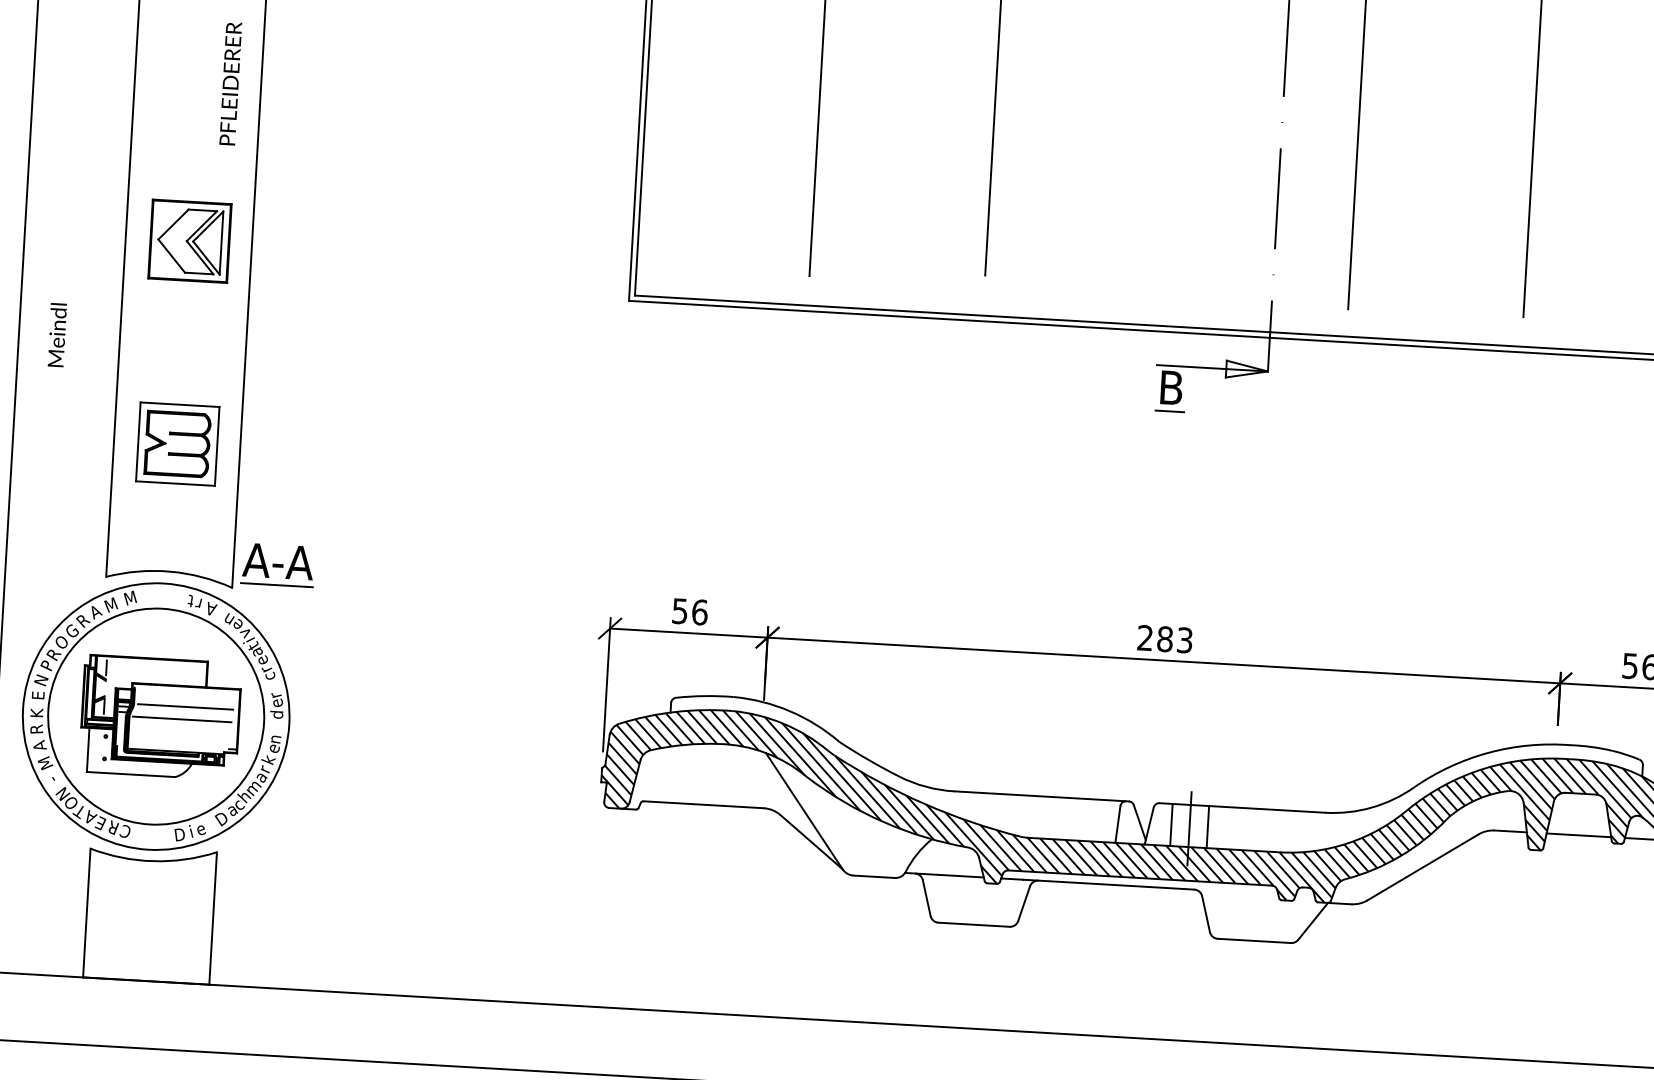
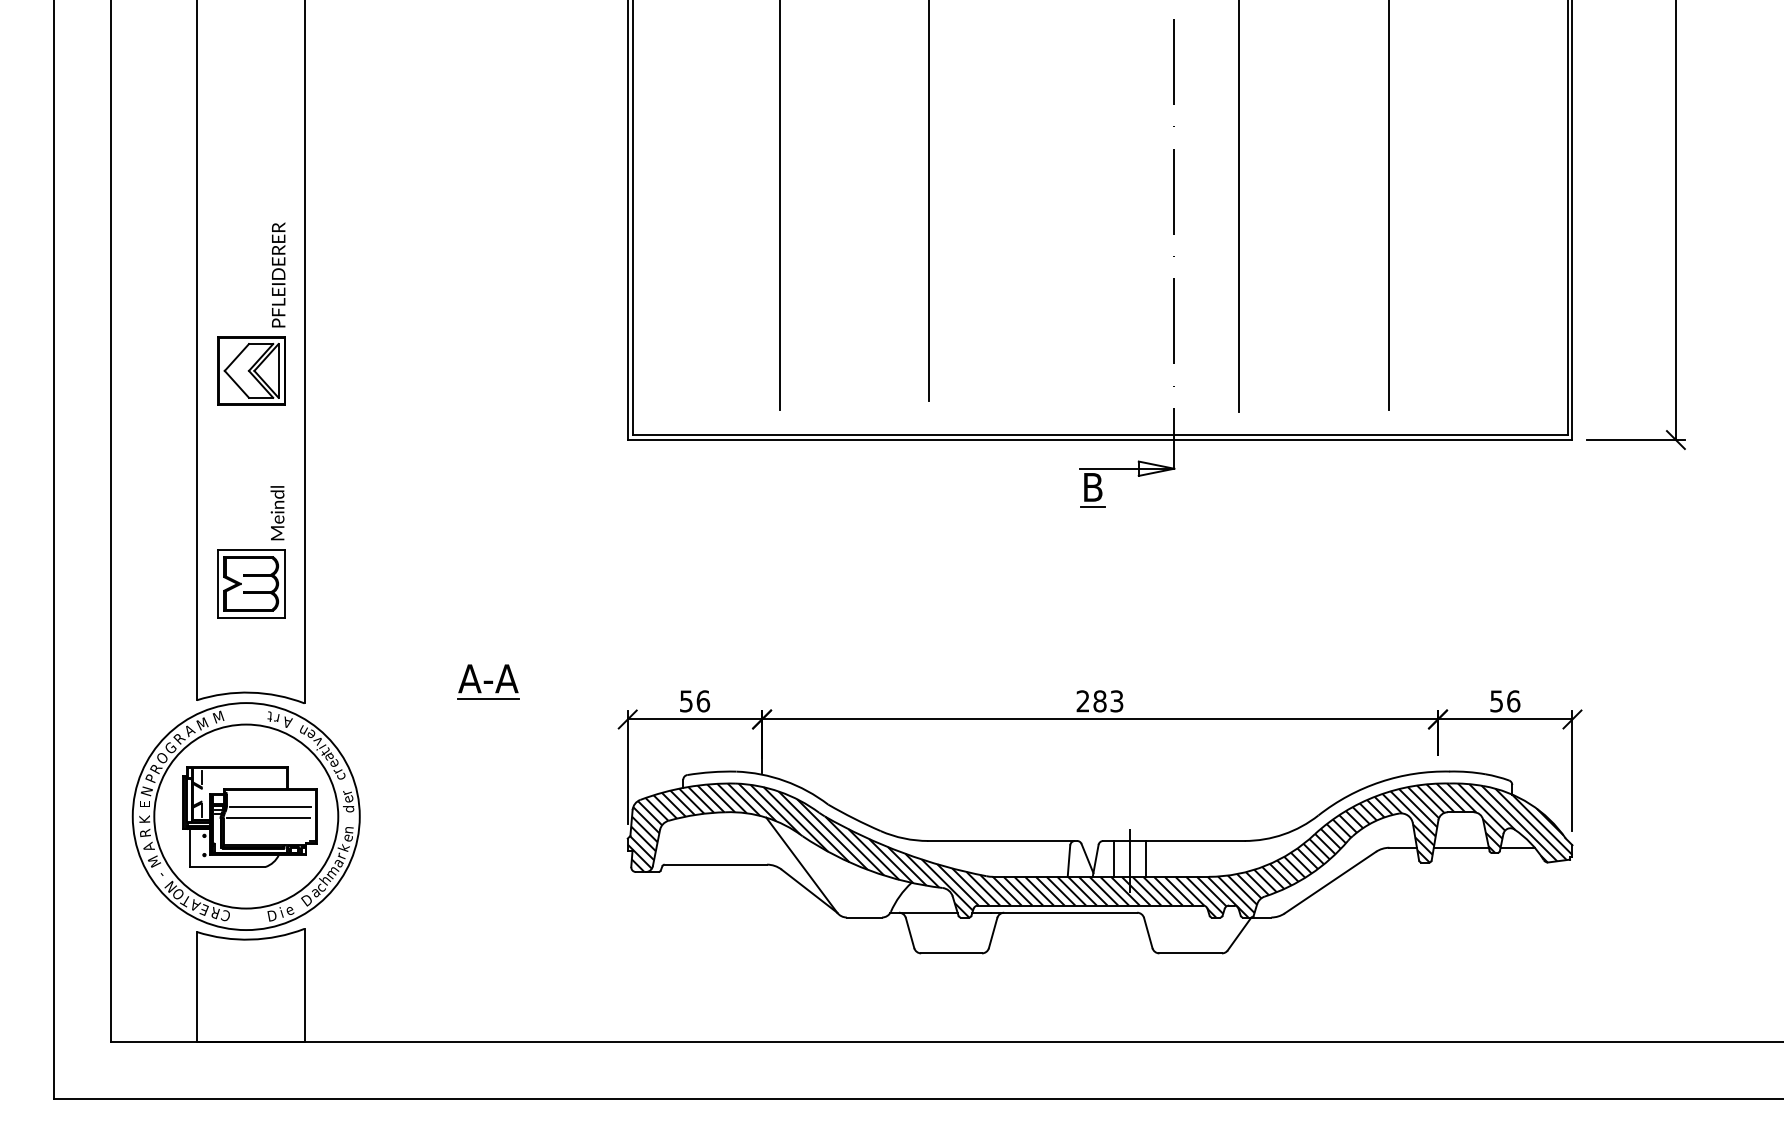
part: (189, 240) -> (251, 370), moved
text: (57, 335) -> (277, 513), moved
part: (278, 564) -> (488, 681), moved

